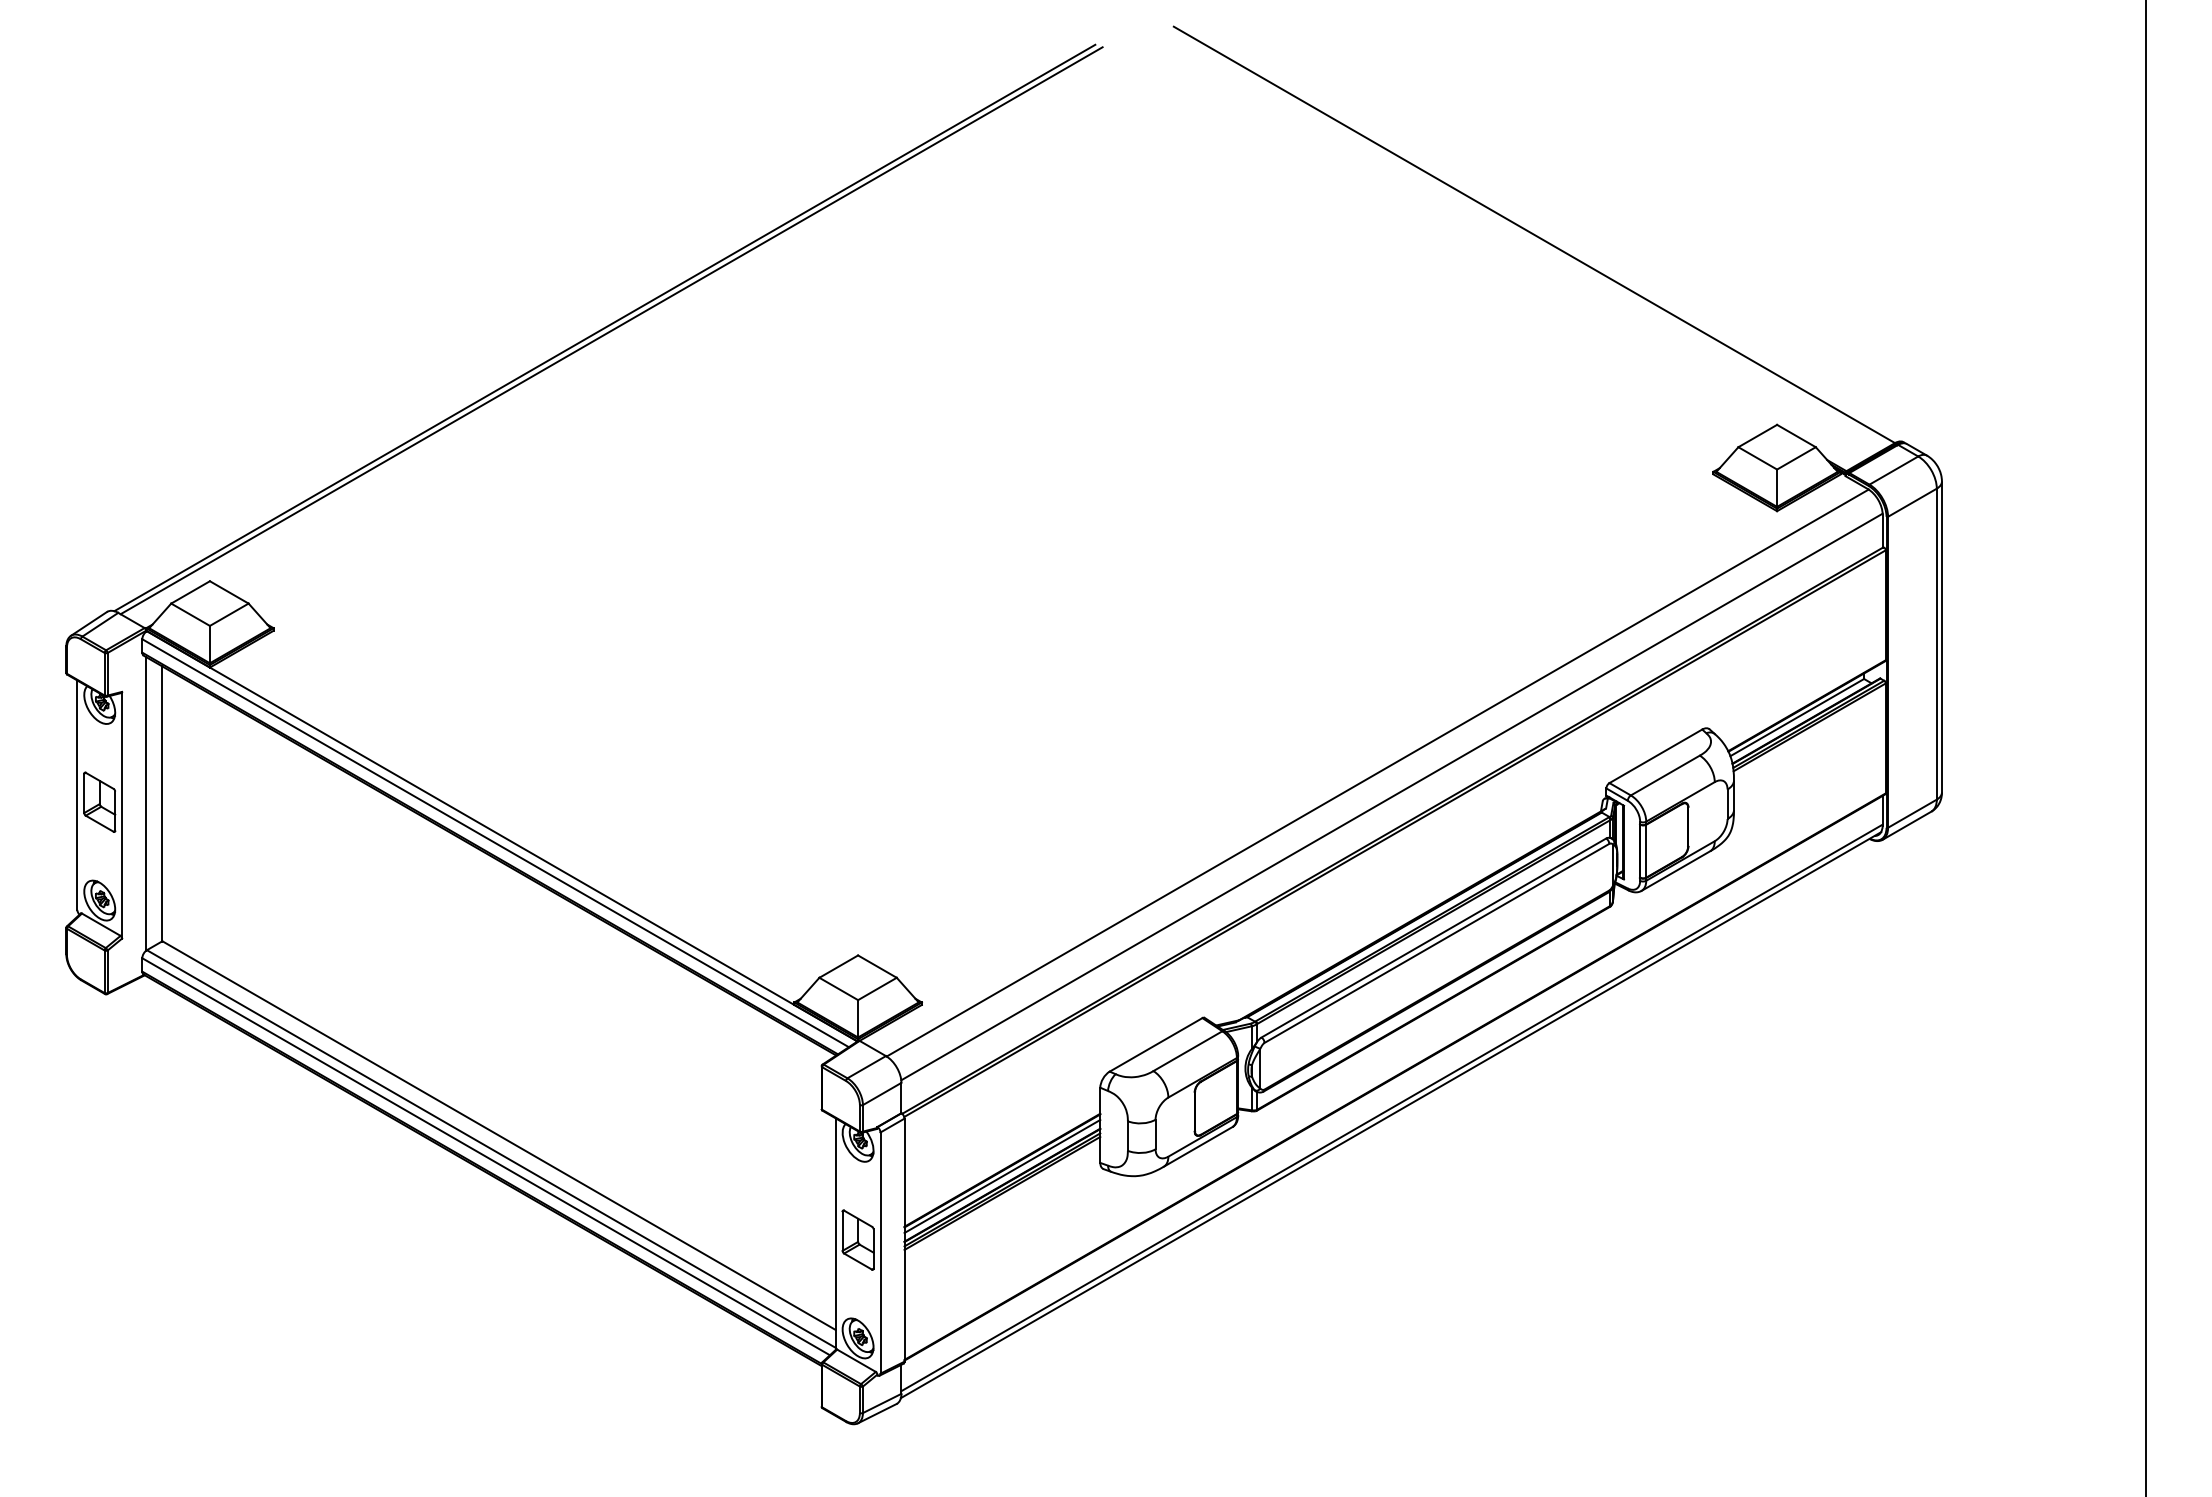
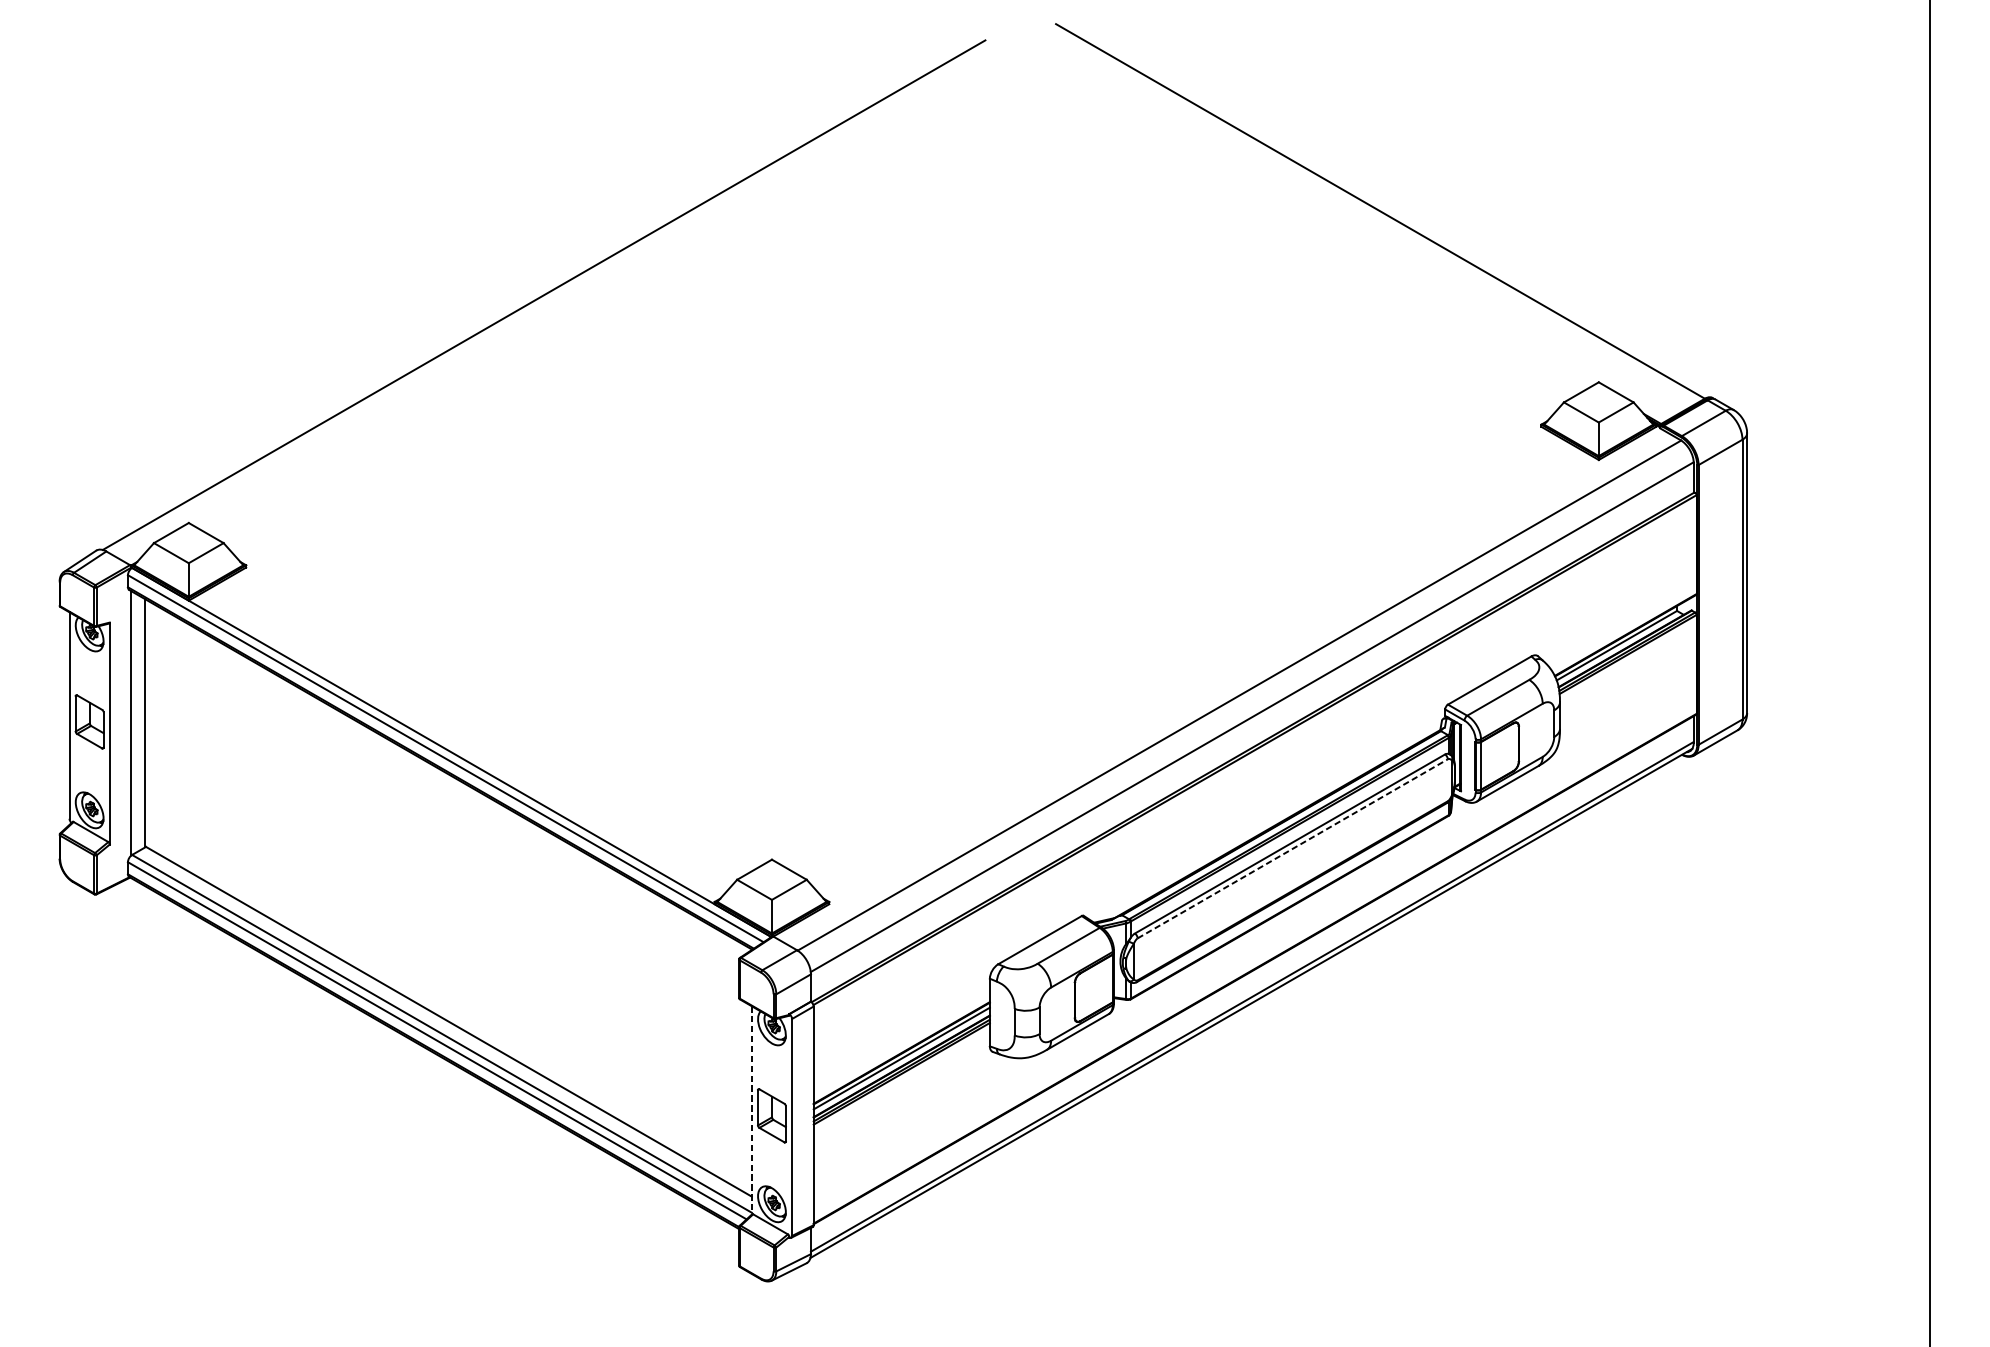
line: (611, 330) -> (550, 297), removed
line: (1437, 943) -> (1293, 848), solid -> dashed
line: (835, 1234) -> (751, 1110), solid -> dashed

